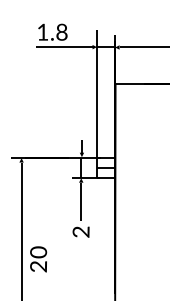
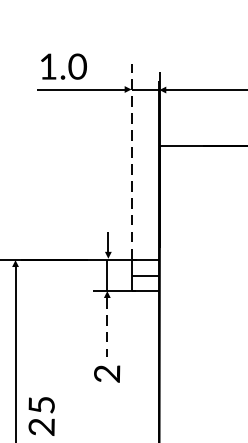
text: (62, 32) -> (78, 66), 1.8 -> 1.0
line: (97, 93) -> (132, 160), solid -> dashed
line: (81, 202) -> (107, 328), solid -> dashed
text: (38, 252) -> (41, 405), 0 -> 5

